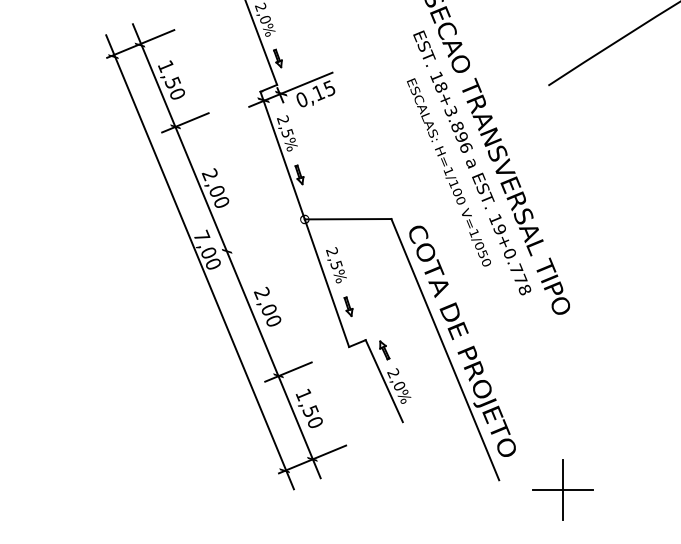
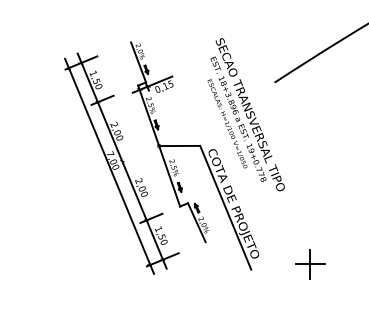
part: (563, 490) -> (310, 264), moved

